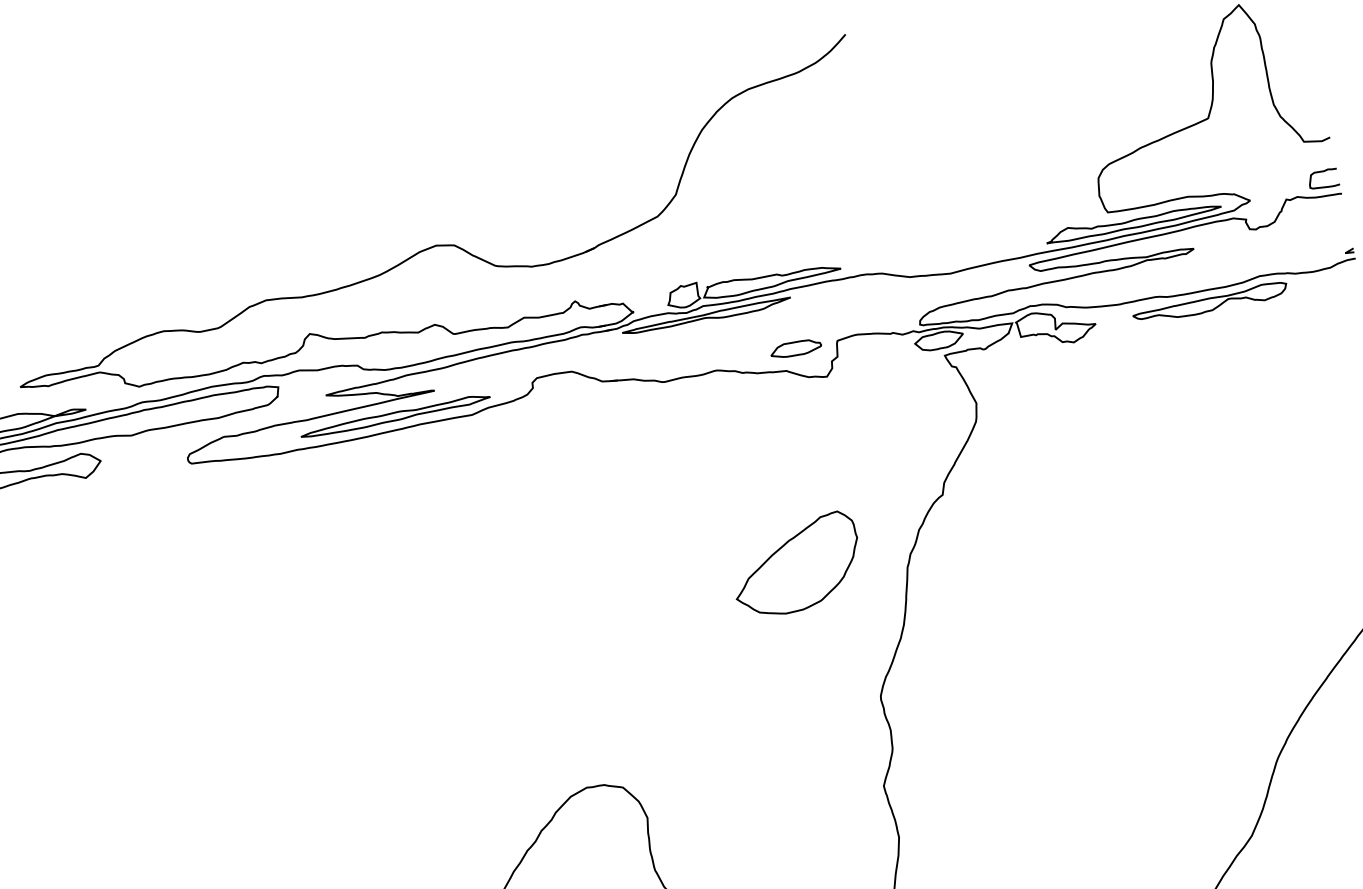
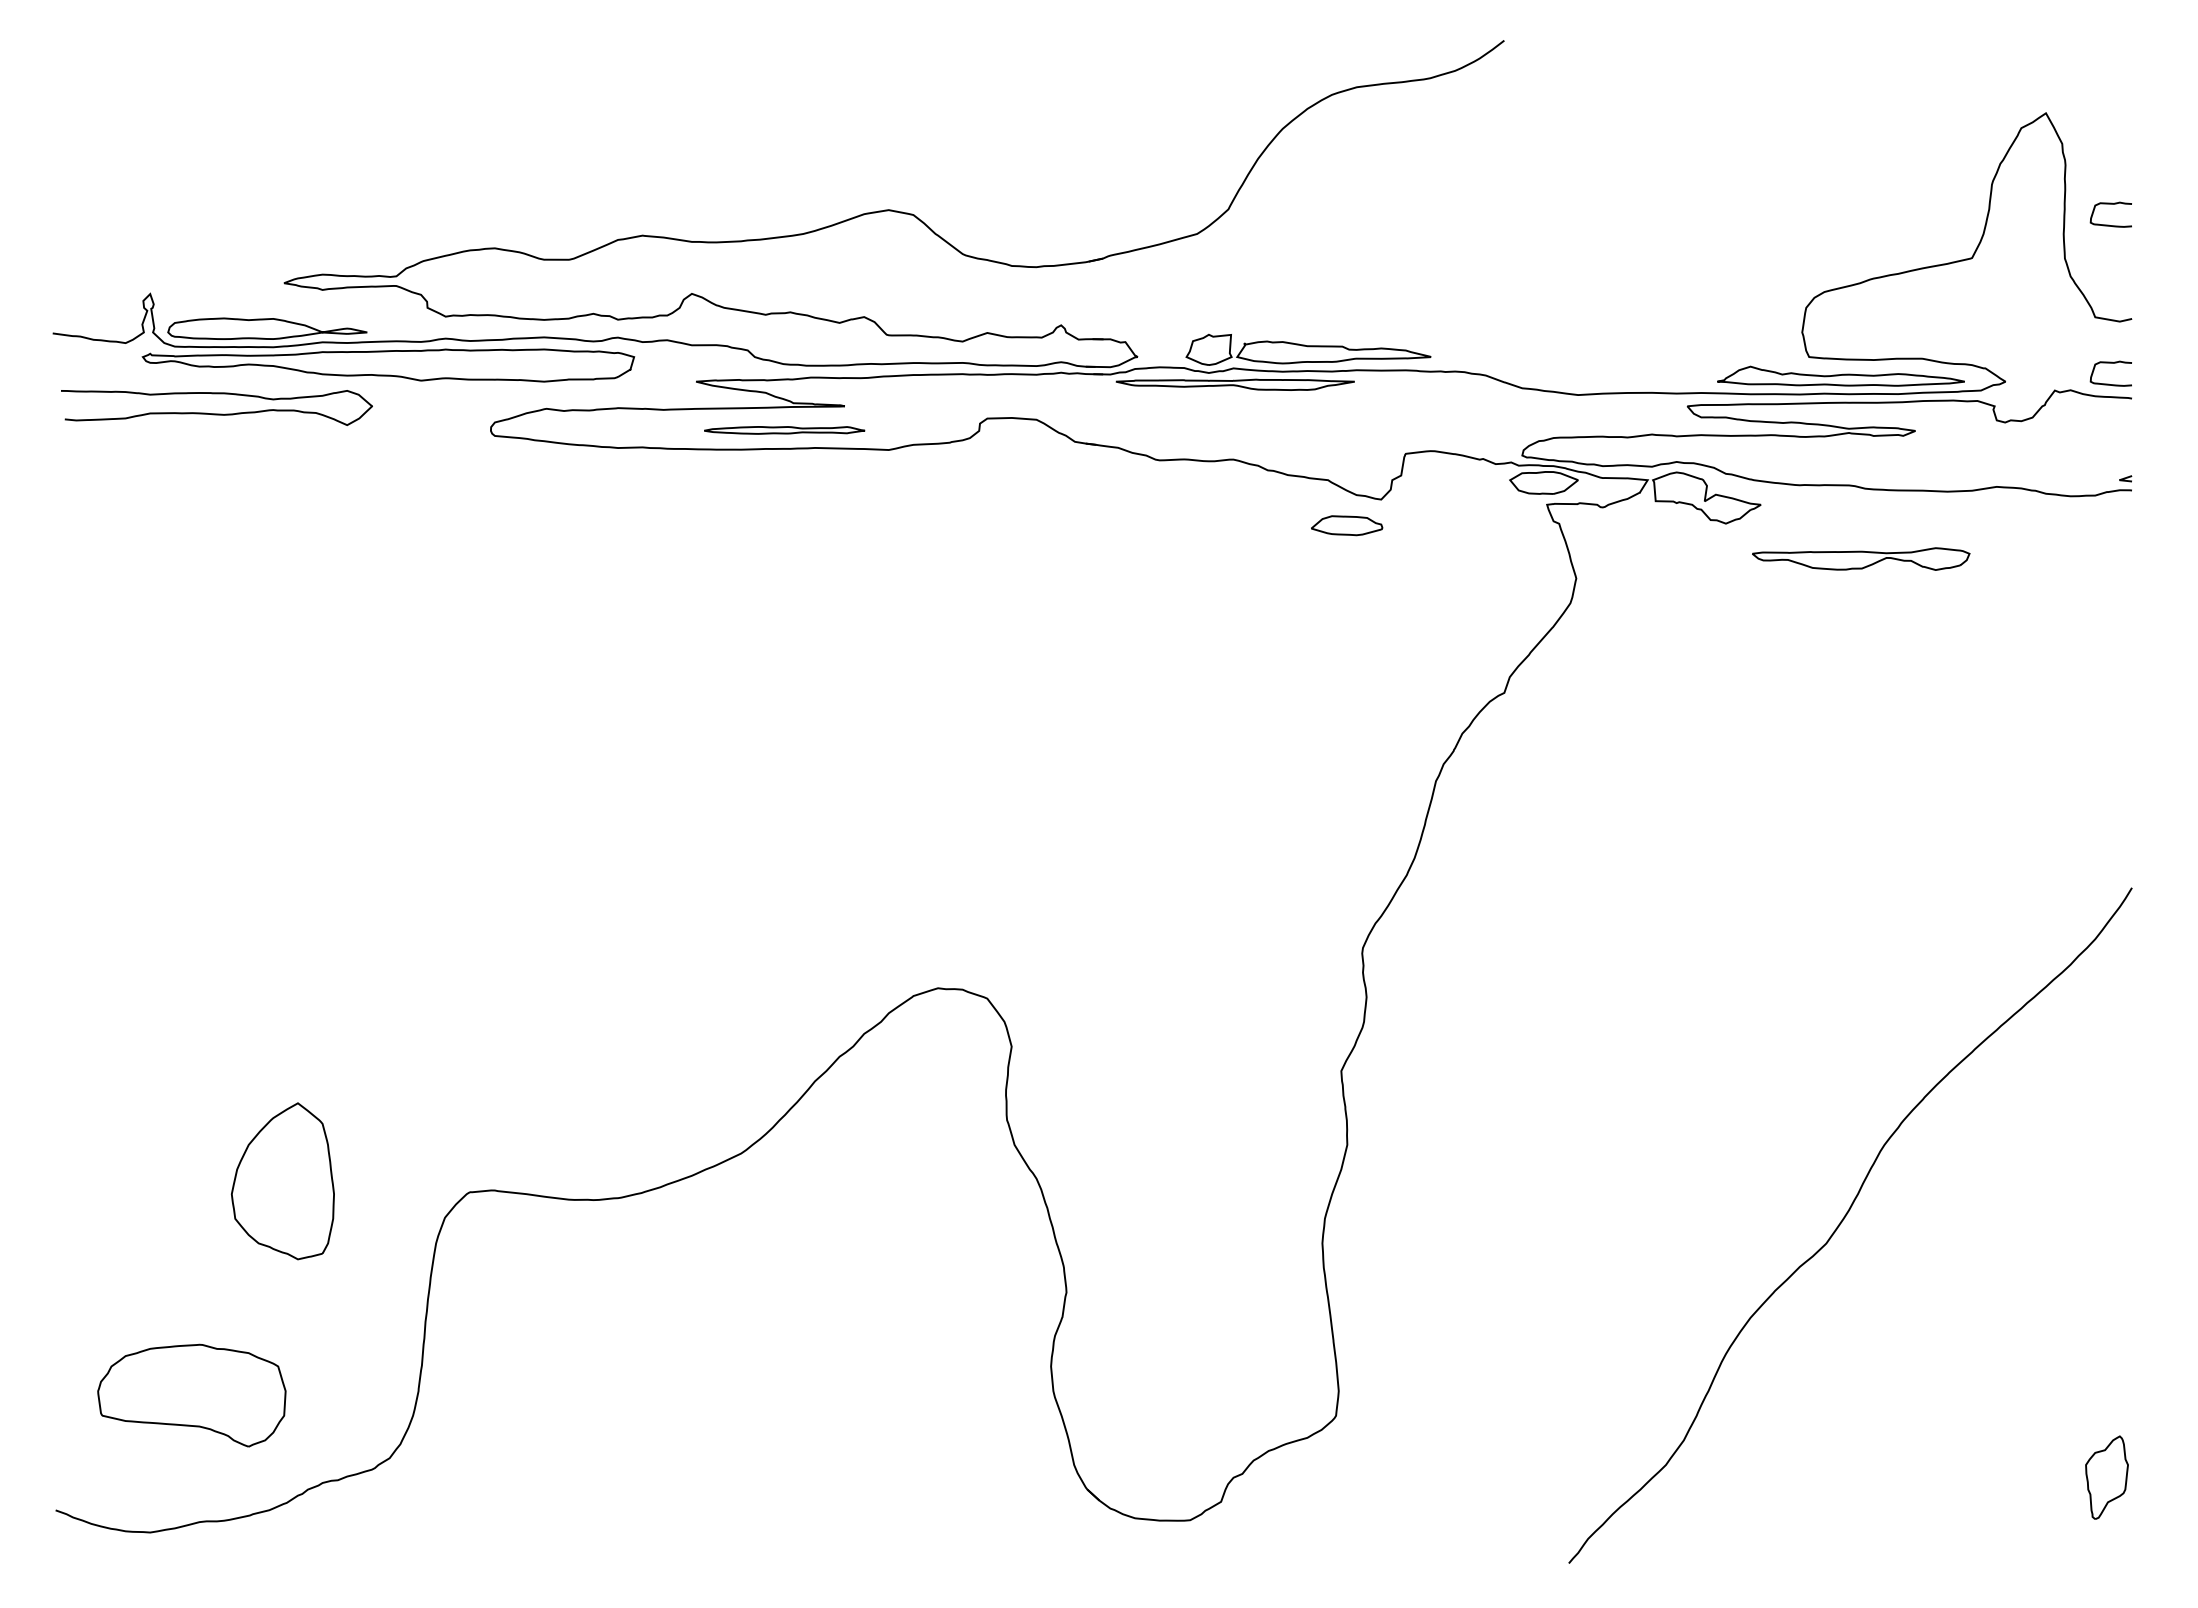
curve: (1297, 59) -> (2110, 204), added
part: (1210, 303) -> (1861, 558), moved
part: (796, 348) -> (1347, 525), moved
part: (395, 416) -> (784, 430), size x0.6
part: (796, 565) -> (1285, 746), removed

